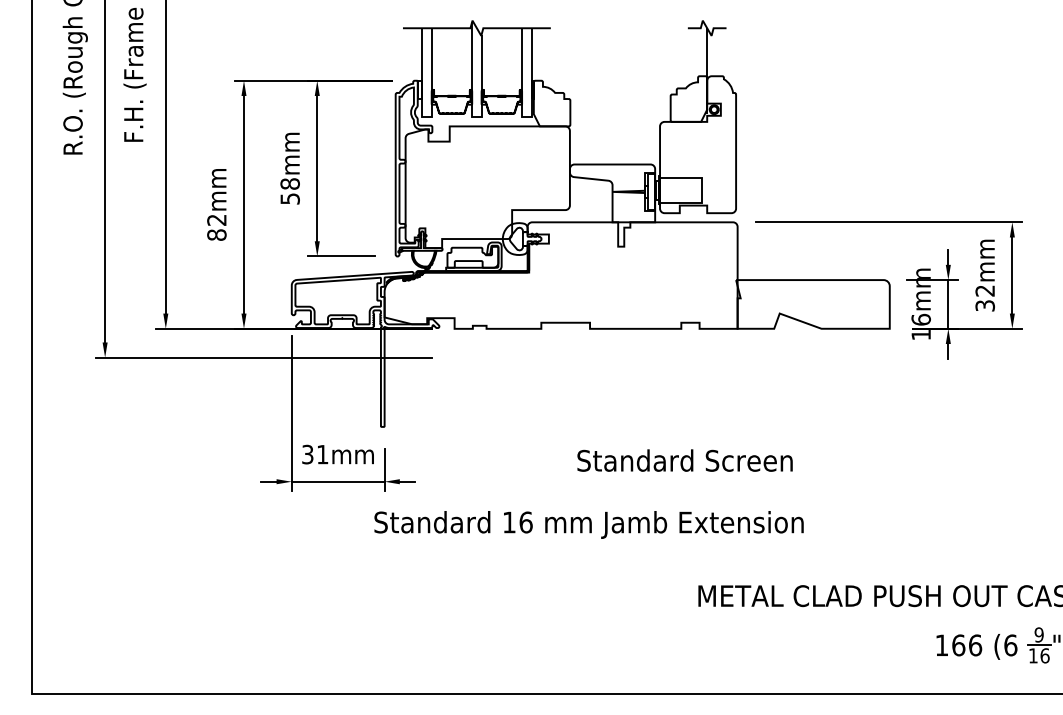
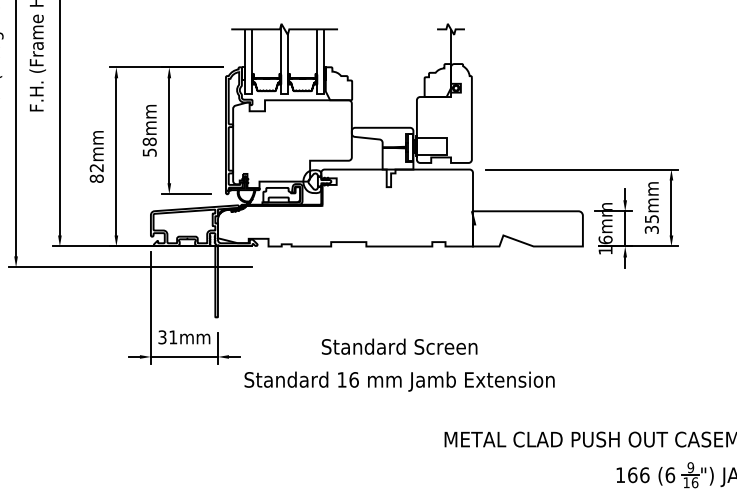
text: (984, 290) -> (651, 218), 32mm -> 35mm
text: (684, 460) -> (399, 346), moved
text: (588, 524) -> (399, 381), moved

